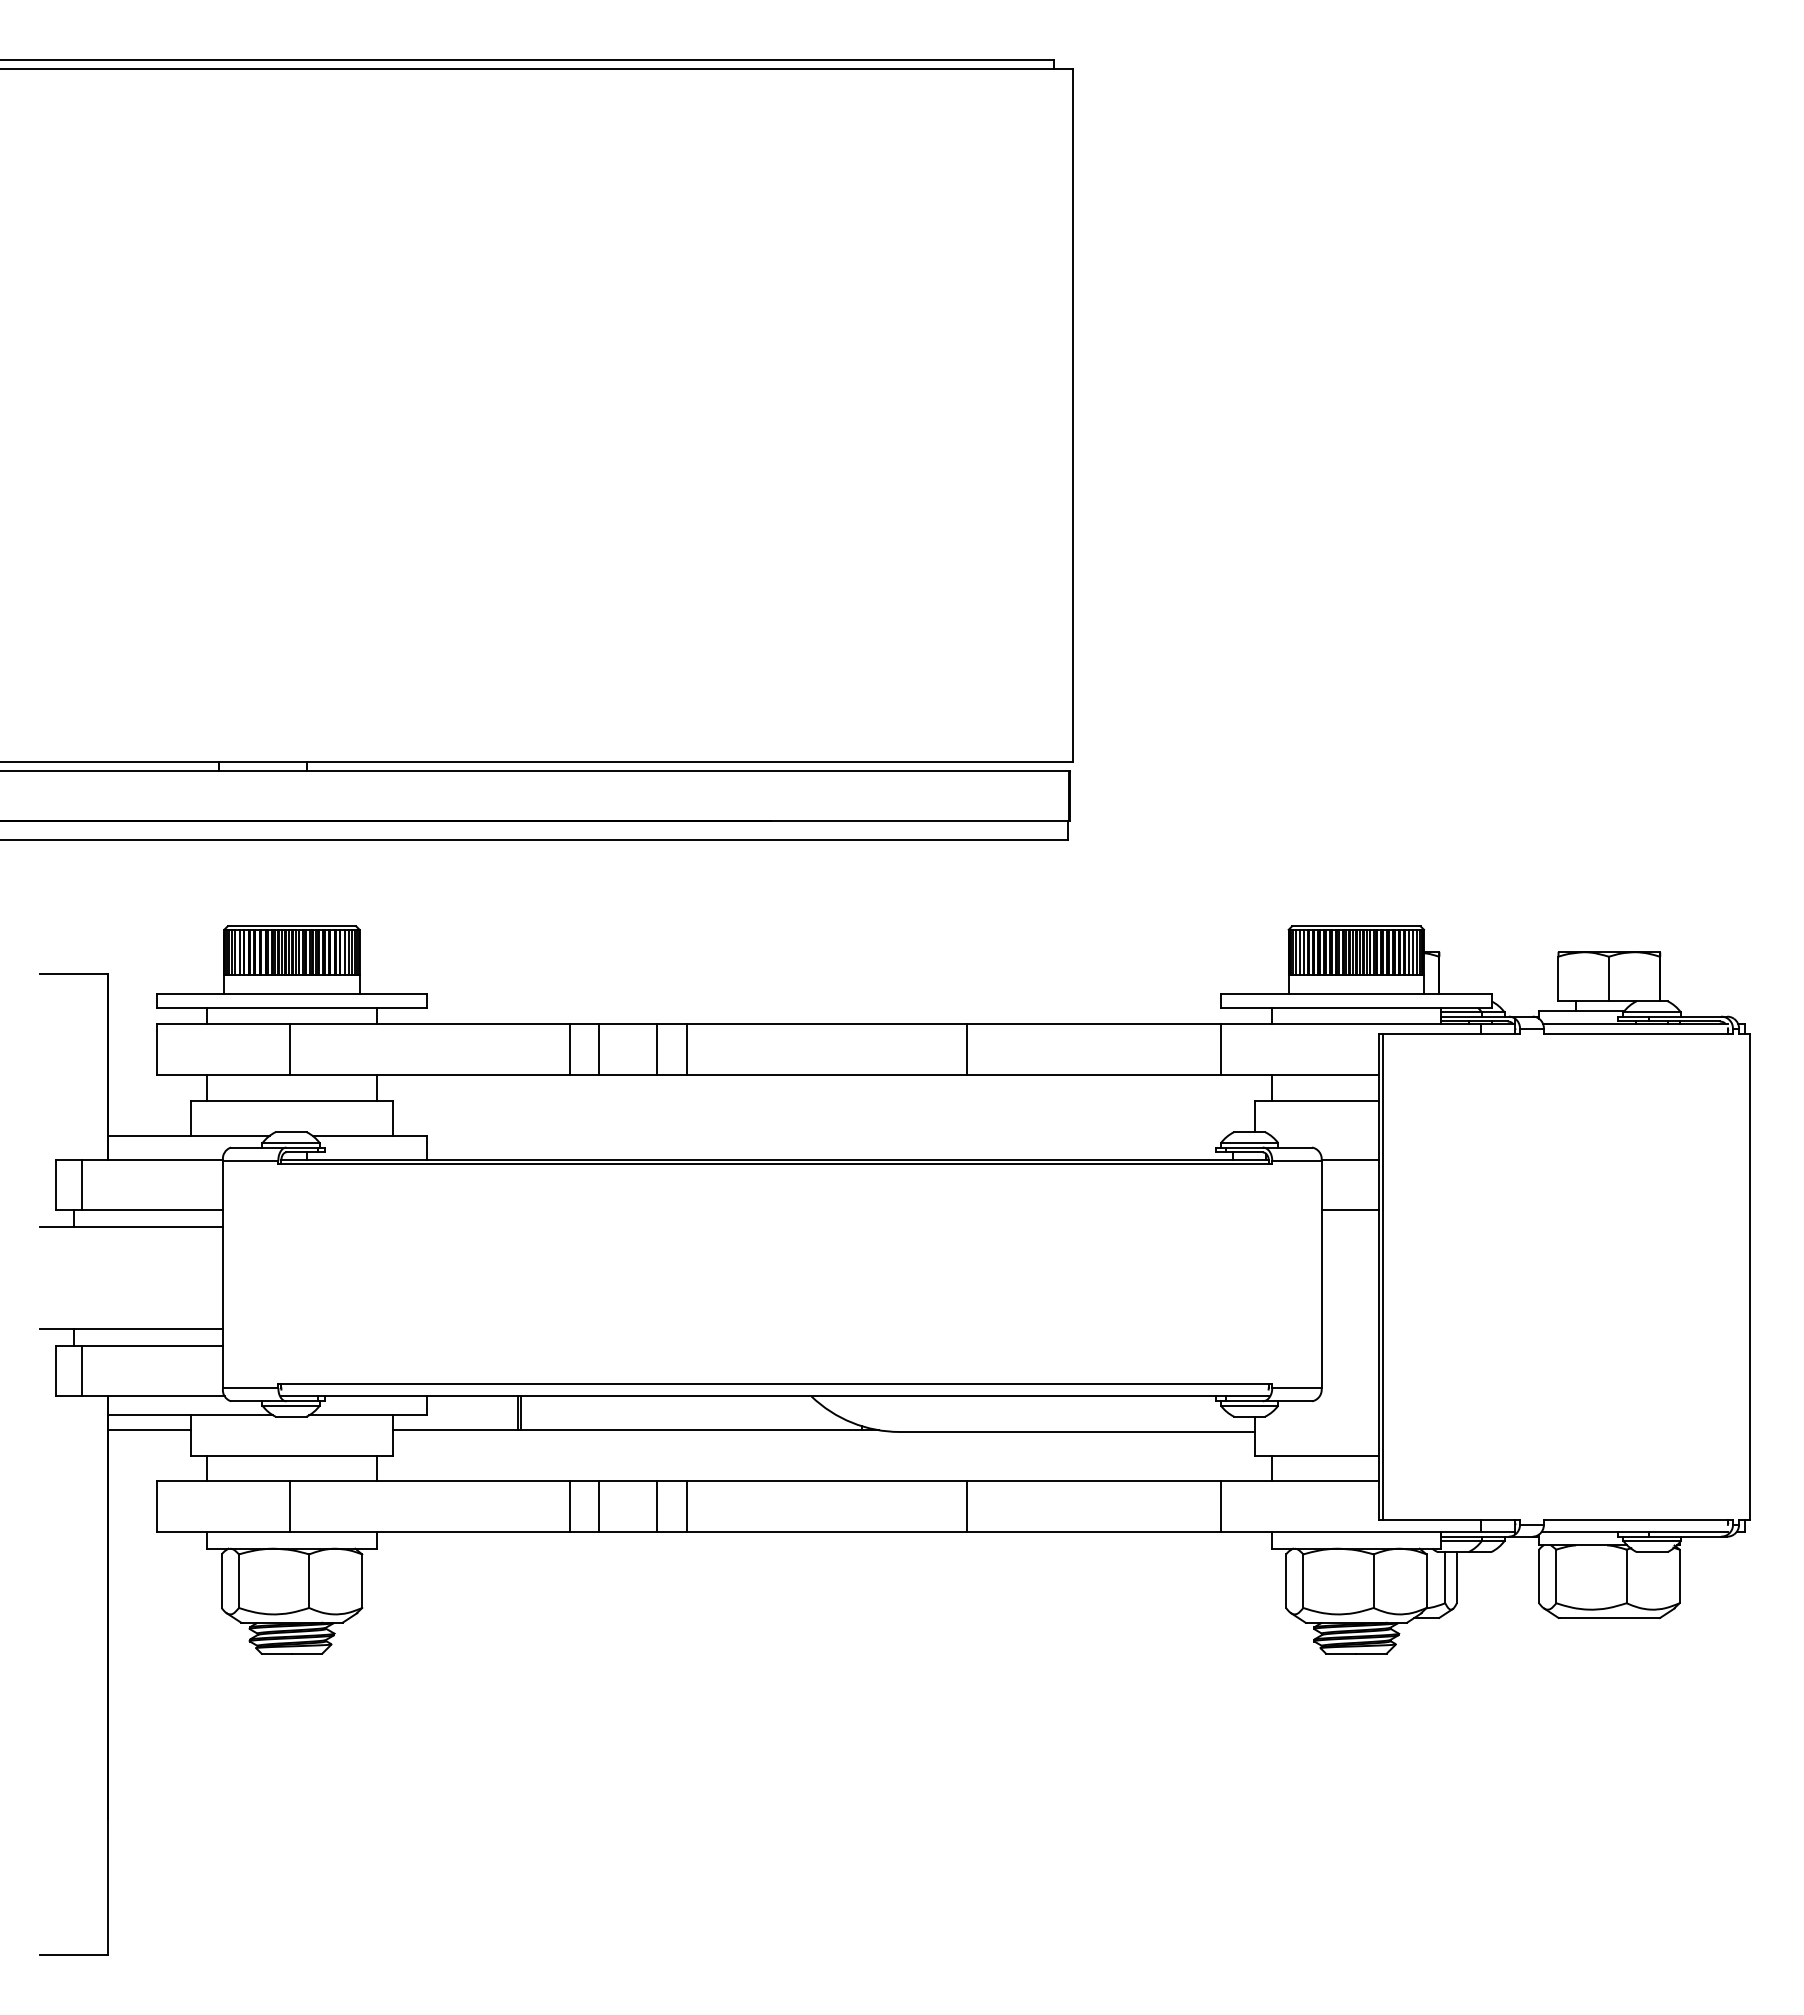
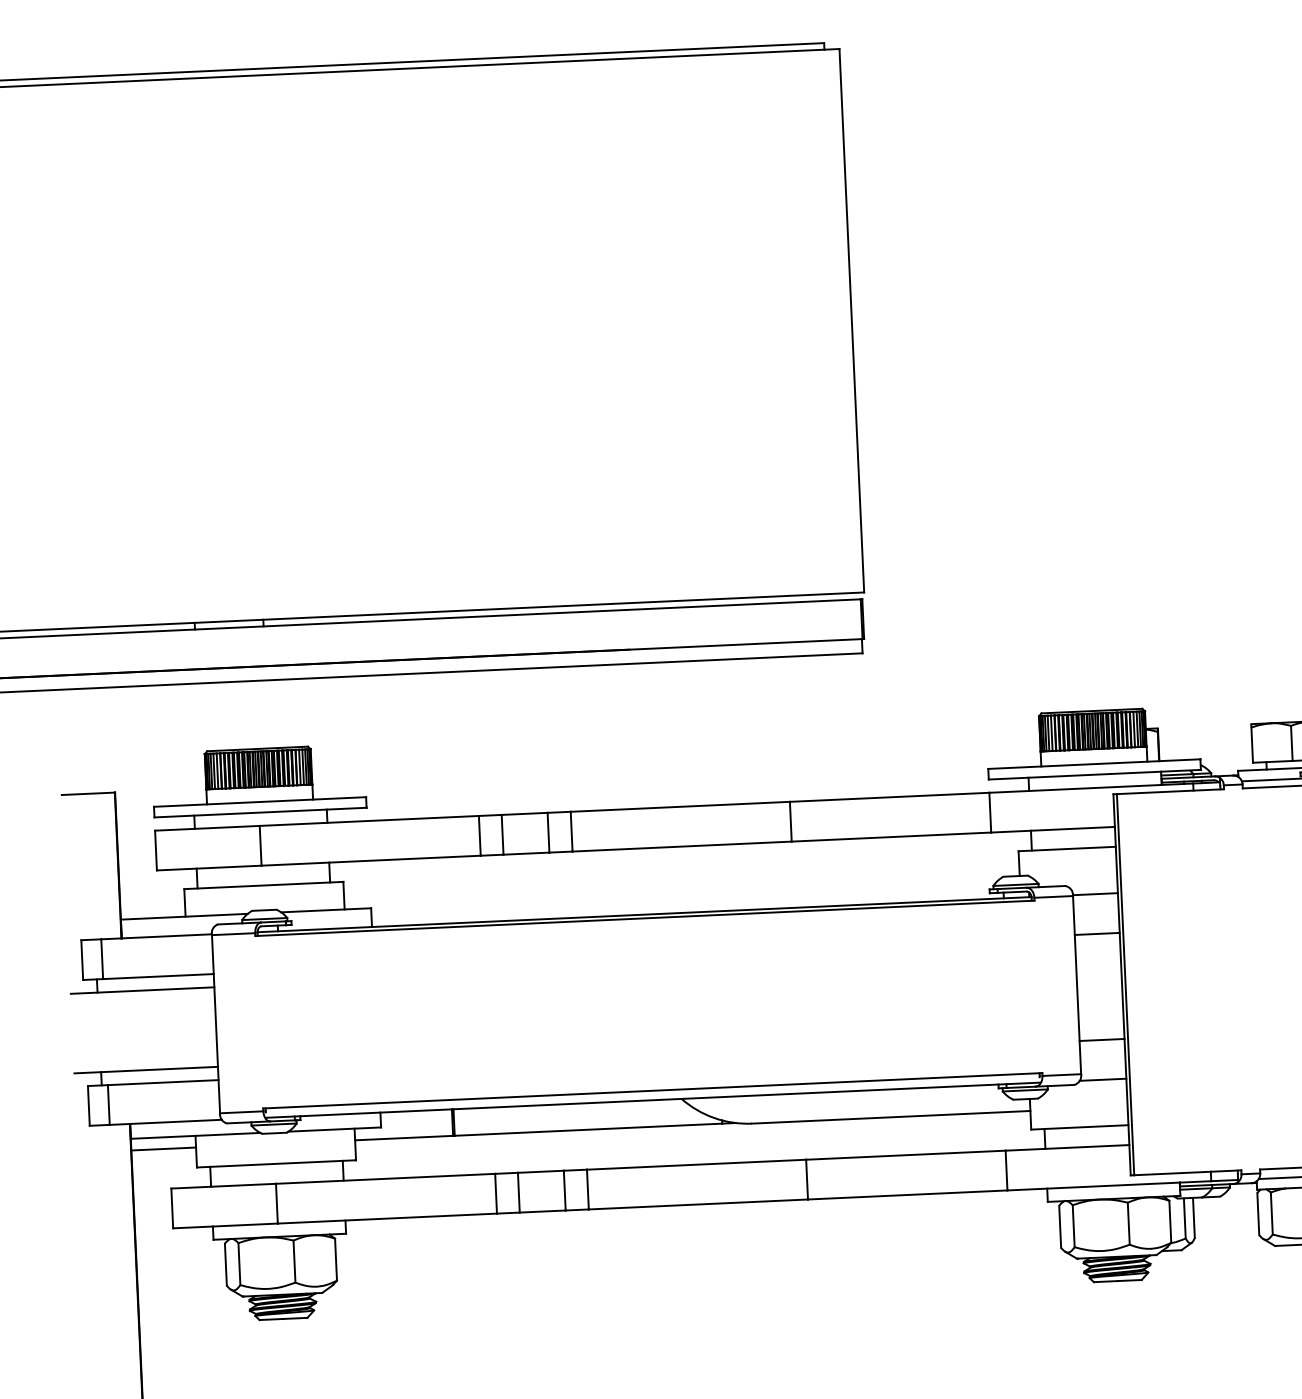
line: (1349, 1345) -> (1101, 1039), added
line: (1348, 1396) -> (1102, 1079), added

